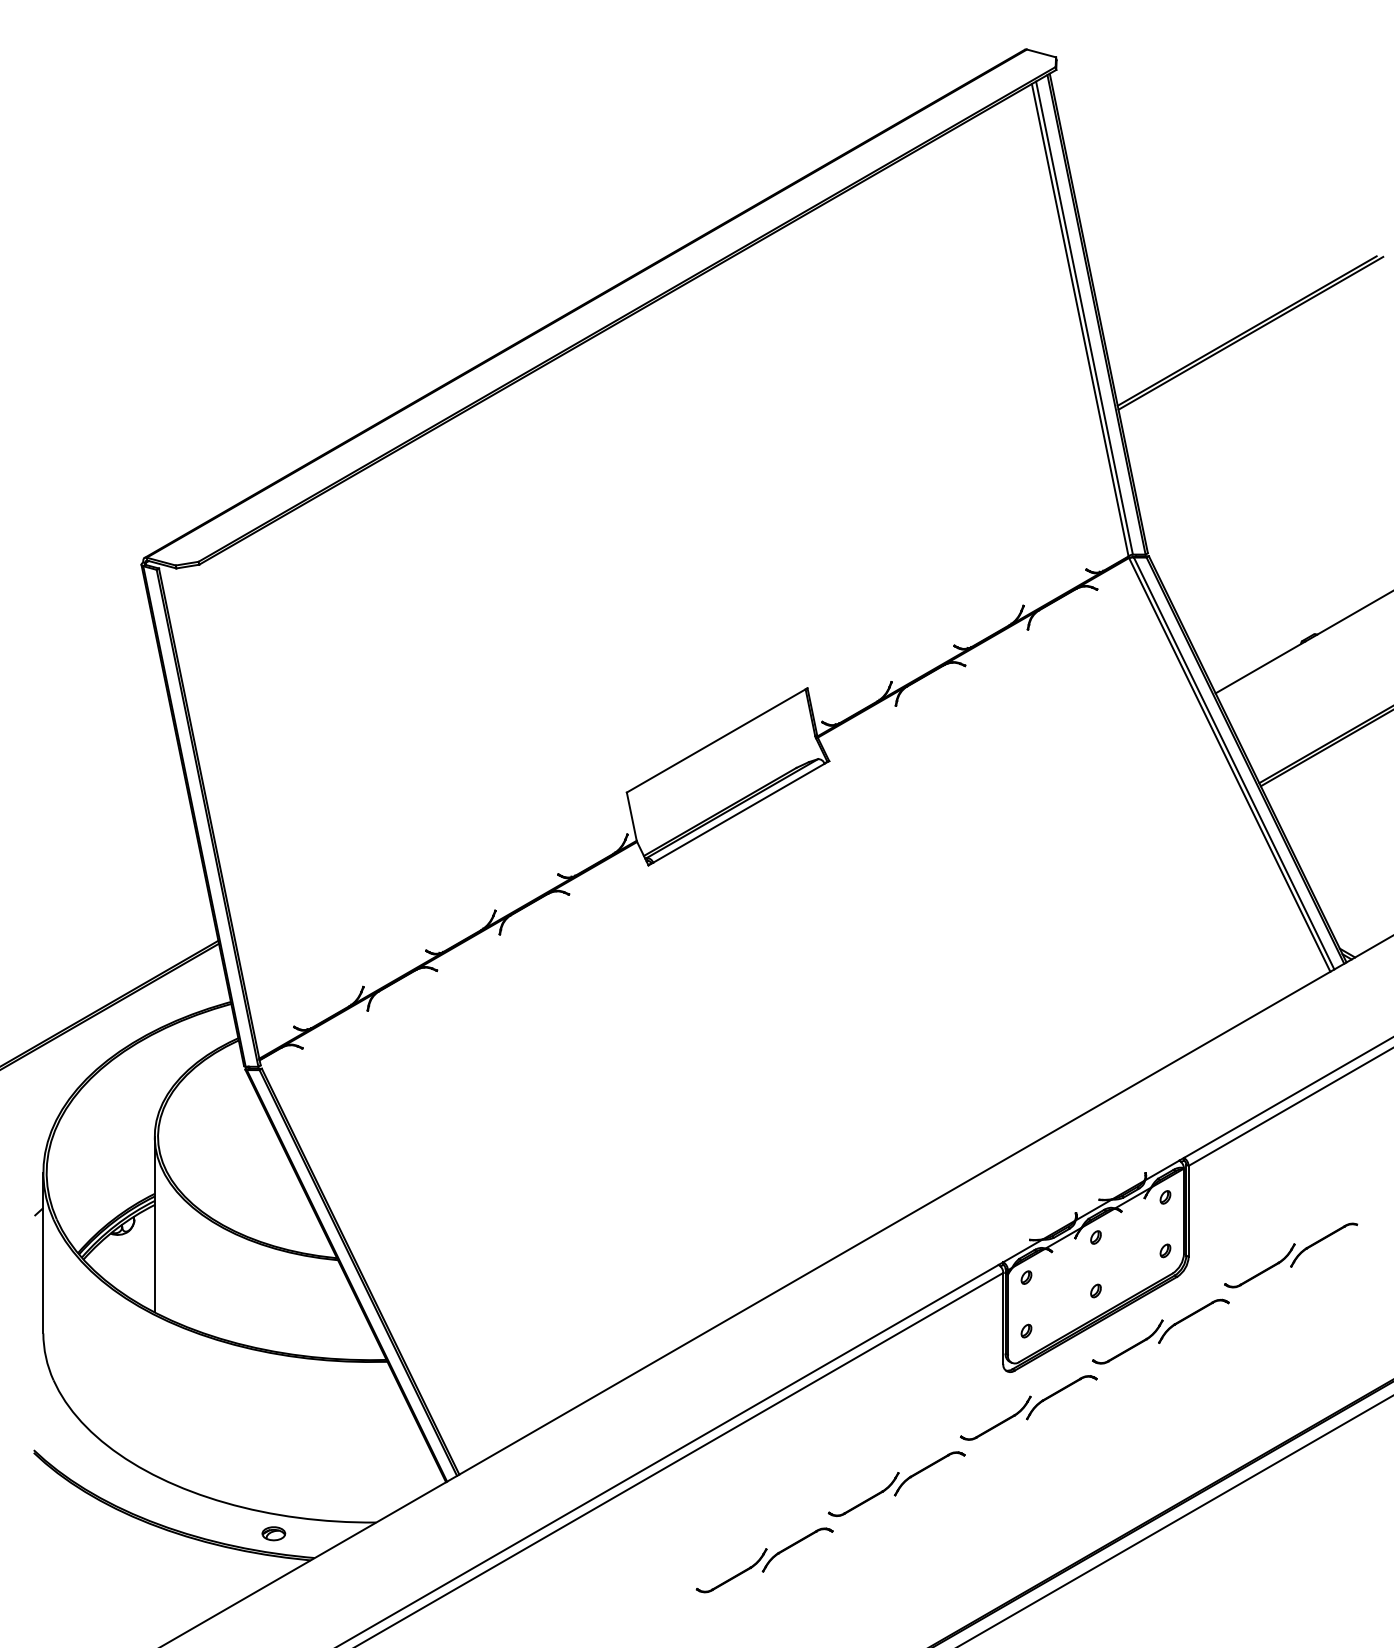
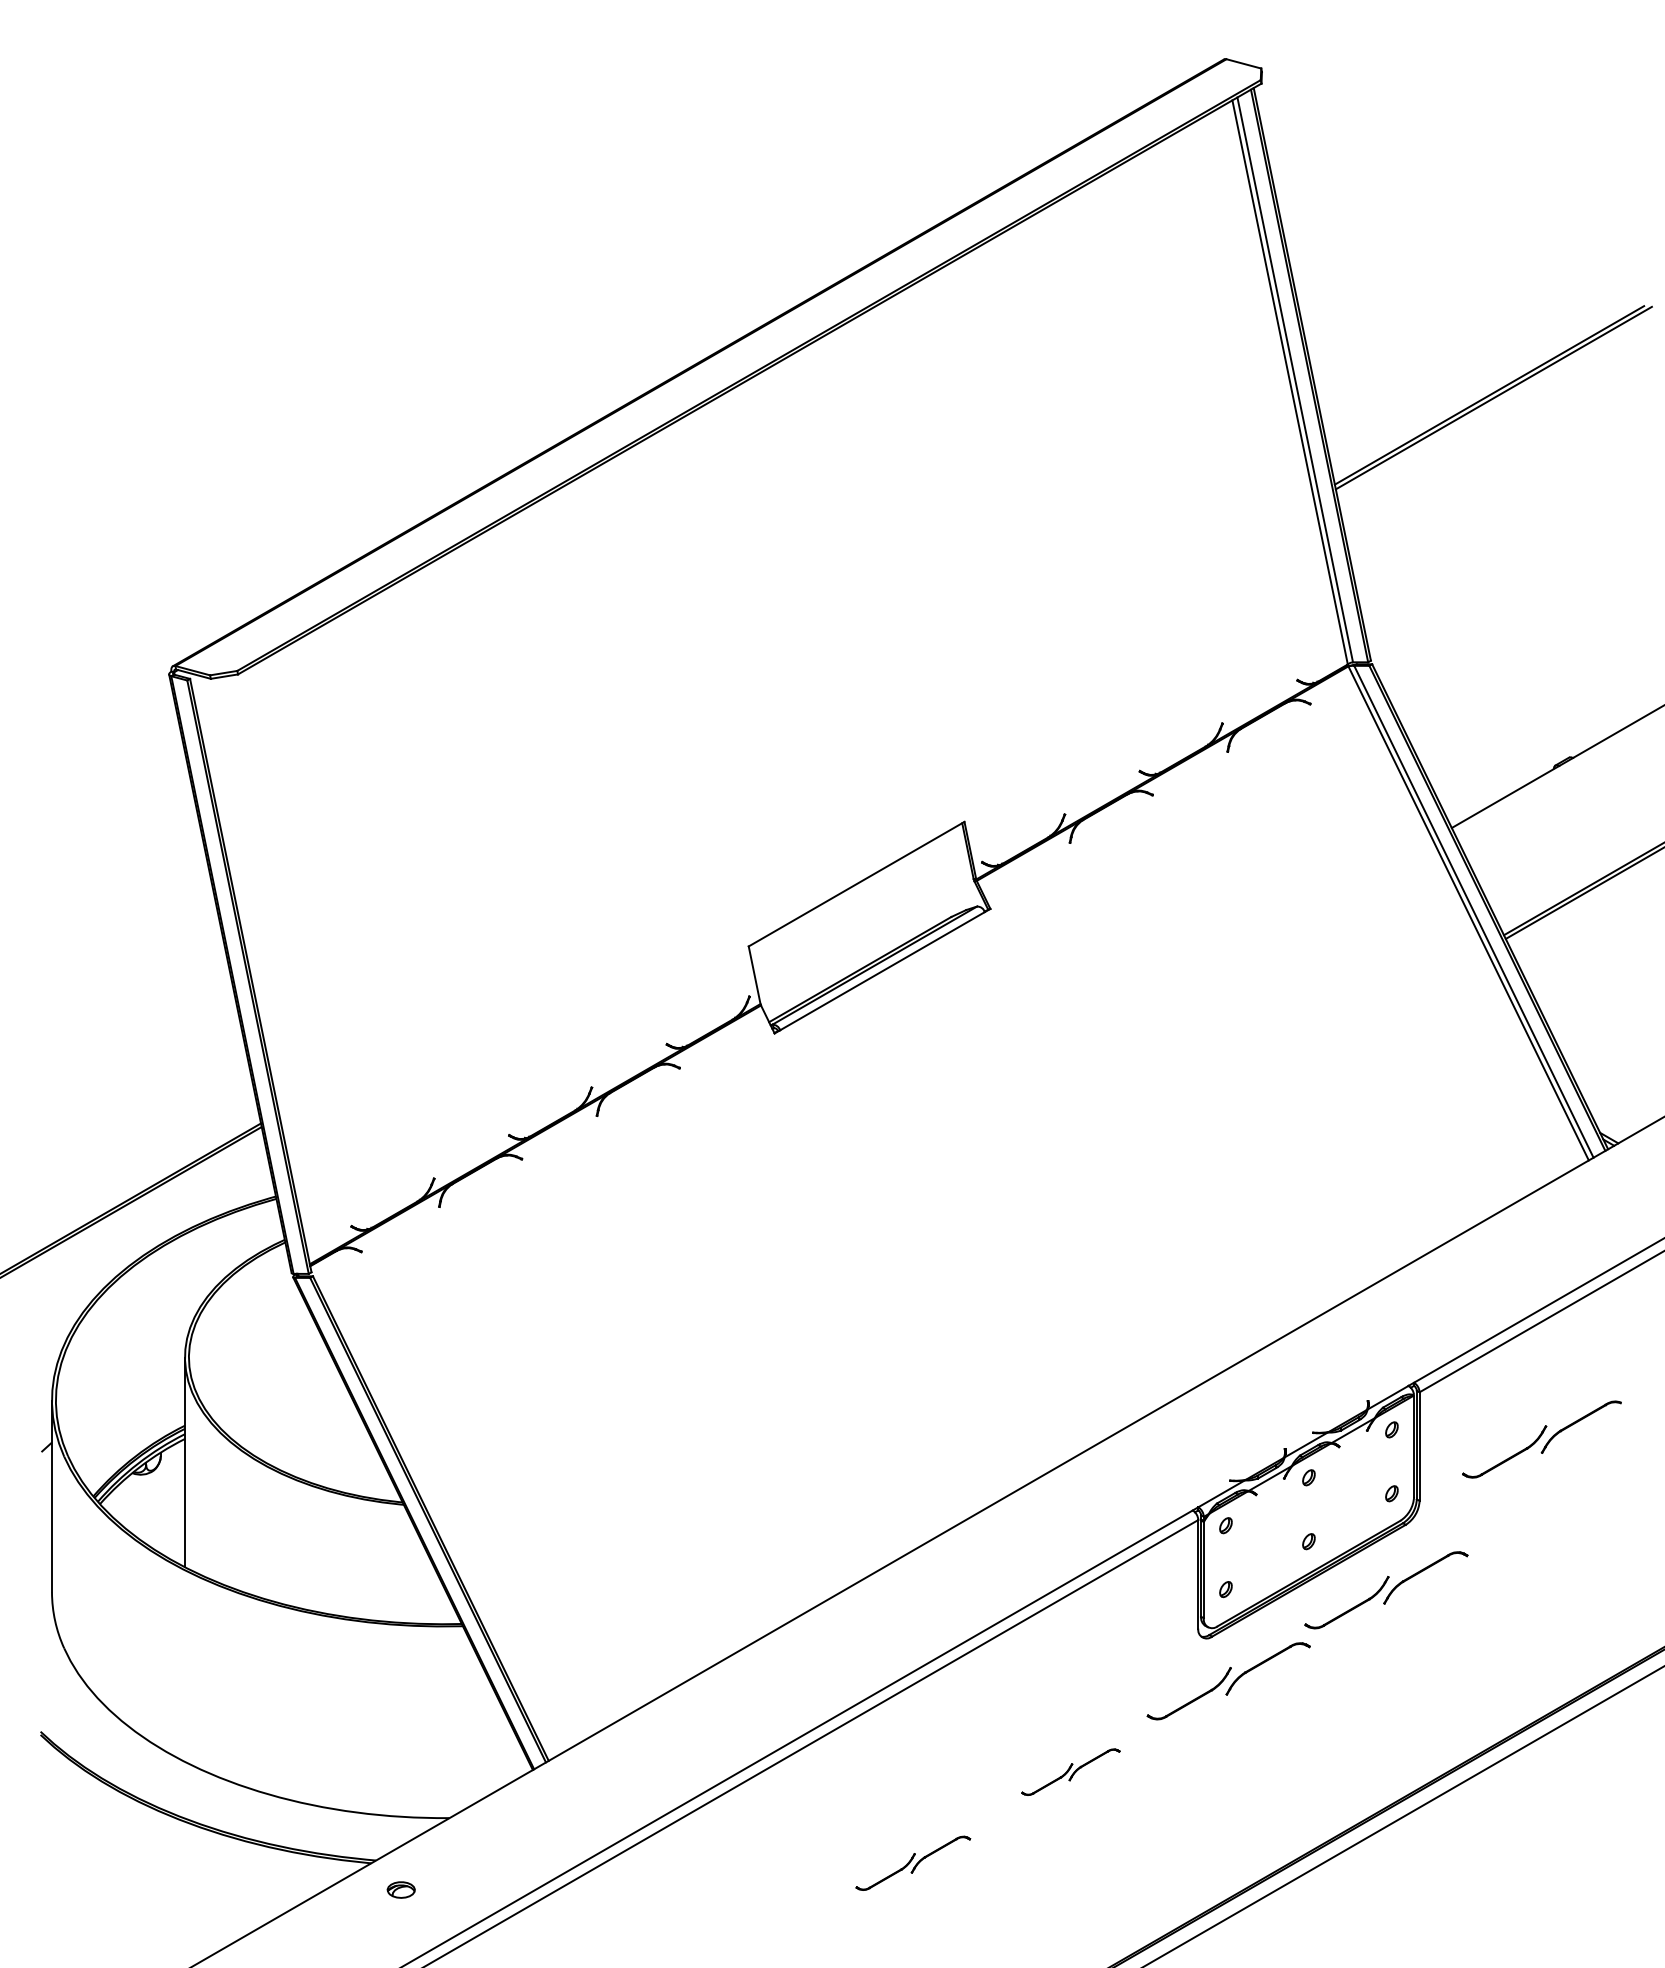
part: (1291, 1255) -> (1542, 1439), moved
part: (896, 1483) -> (1070, 1771), size x0.6
part: (273, 1533) -> (400, 1889), moved
part: (764, 1560) -> (913, 1863), size x0.7

